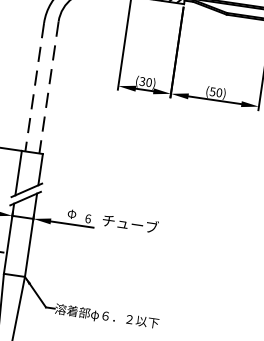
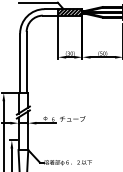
line: (35, 87) -> (20, 63), dashed -> solid
line: (48, 87) -> (26, 62), dashed -> solid

